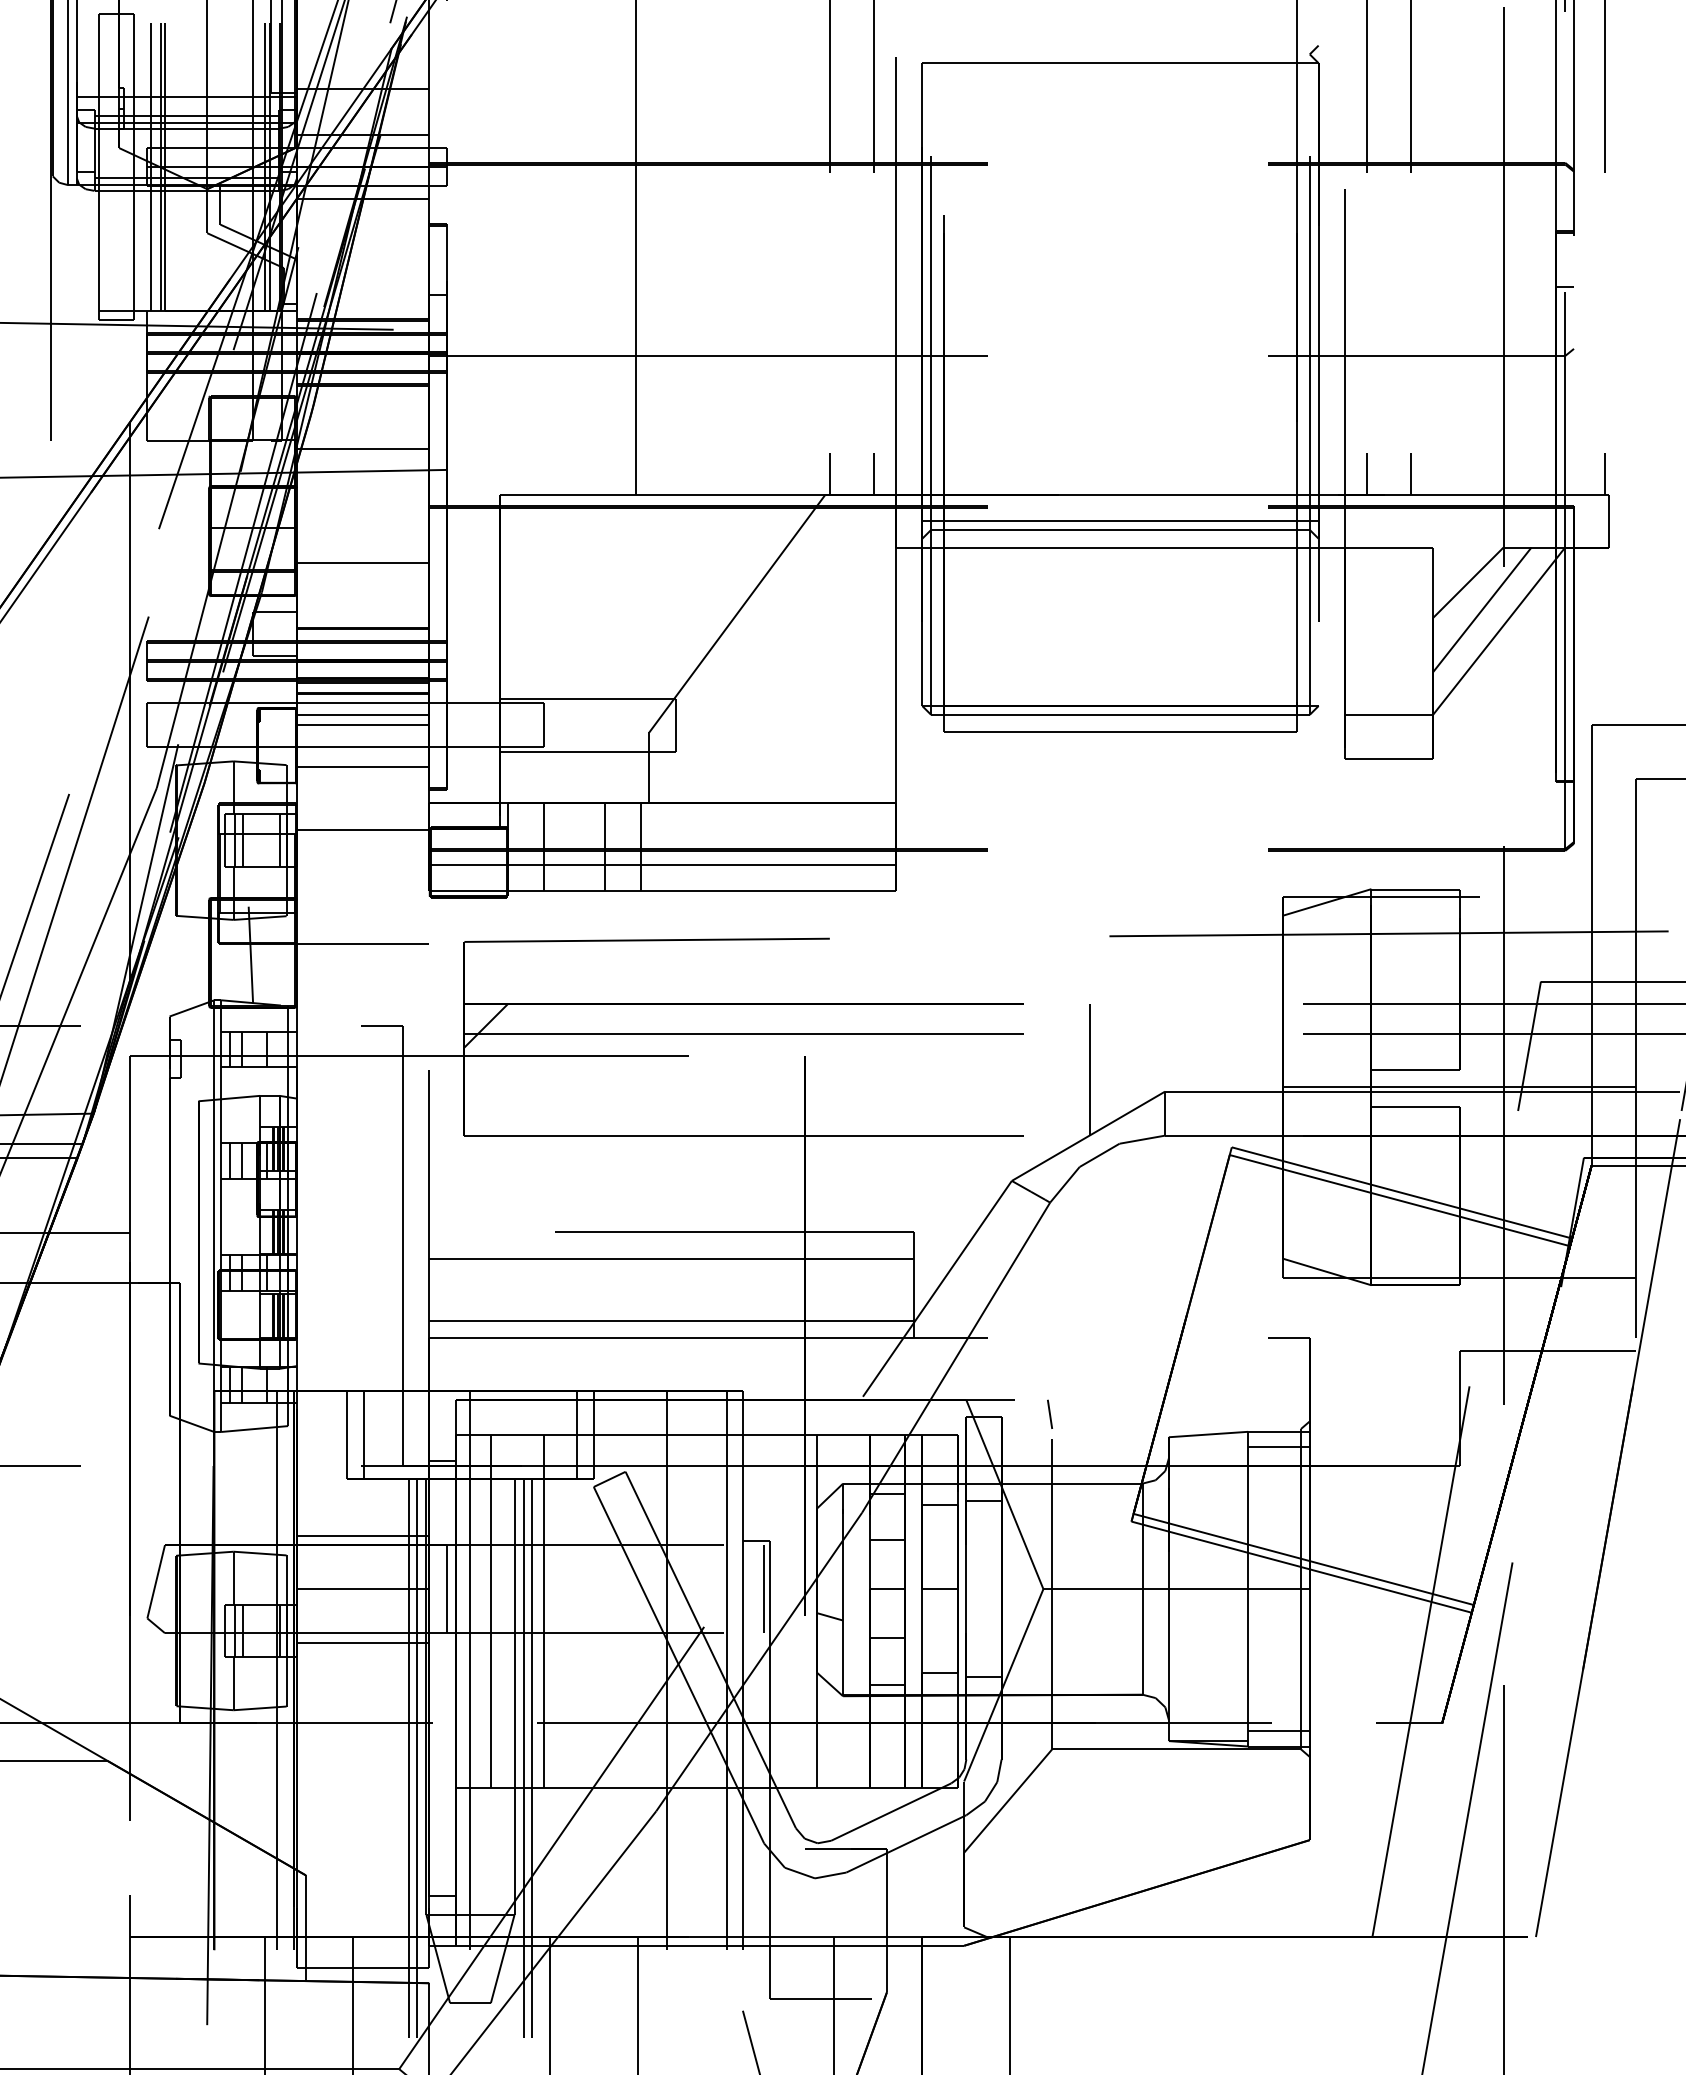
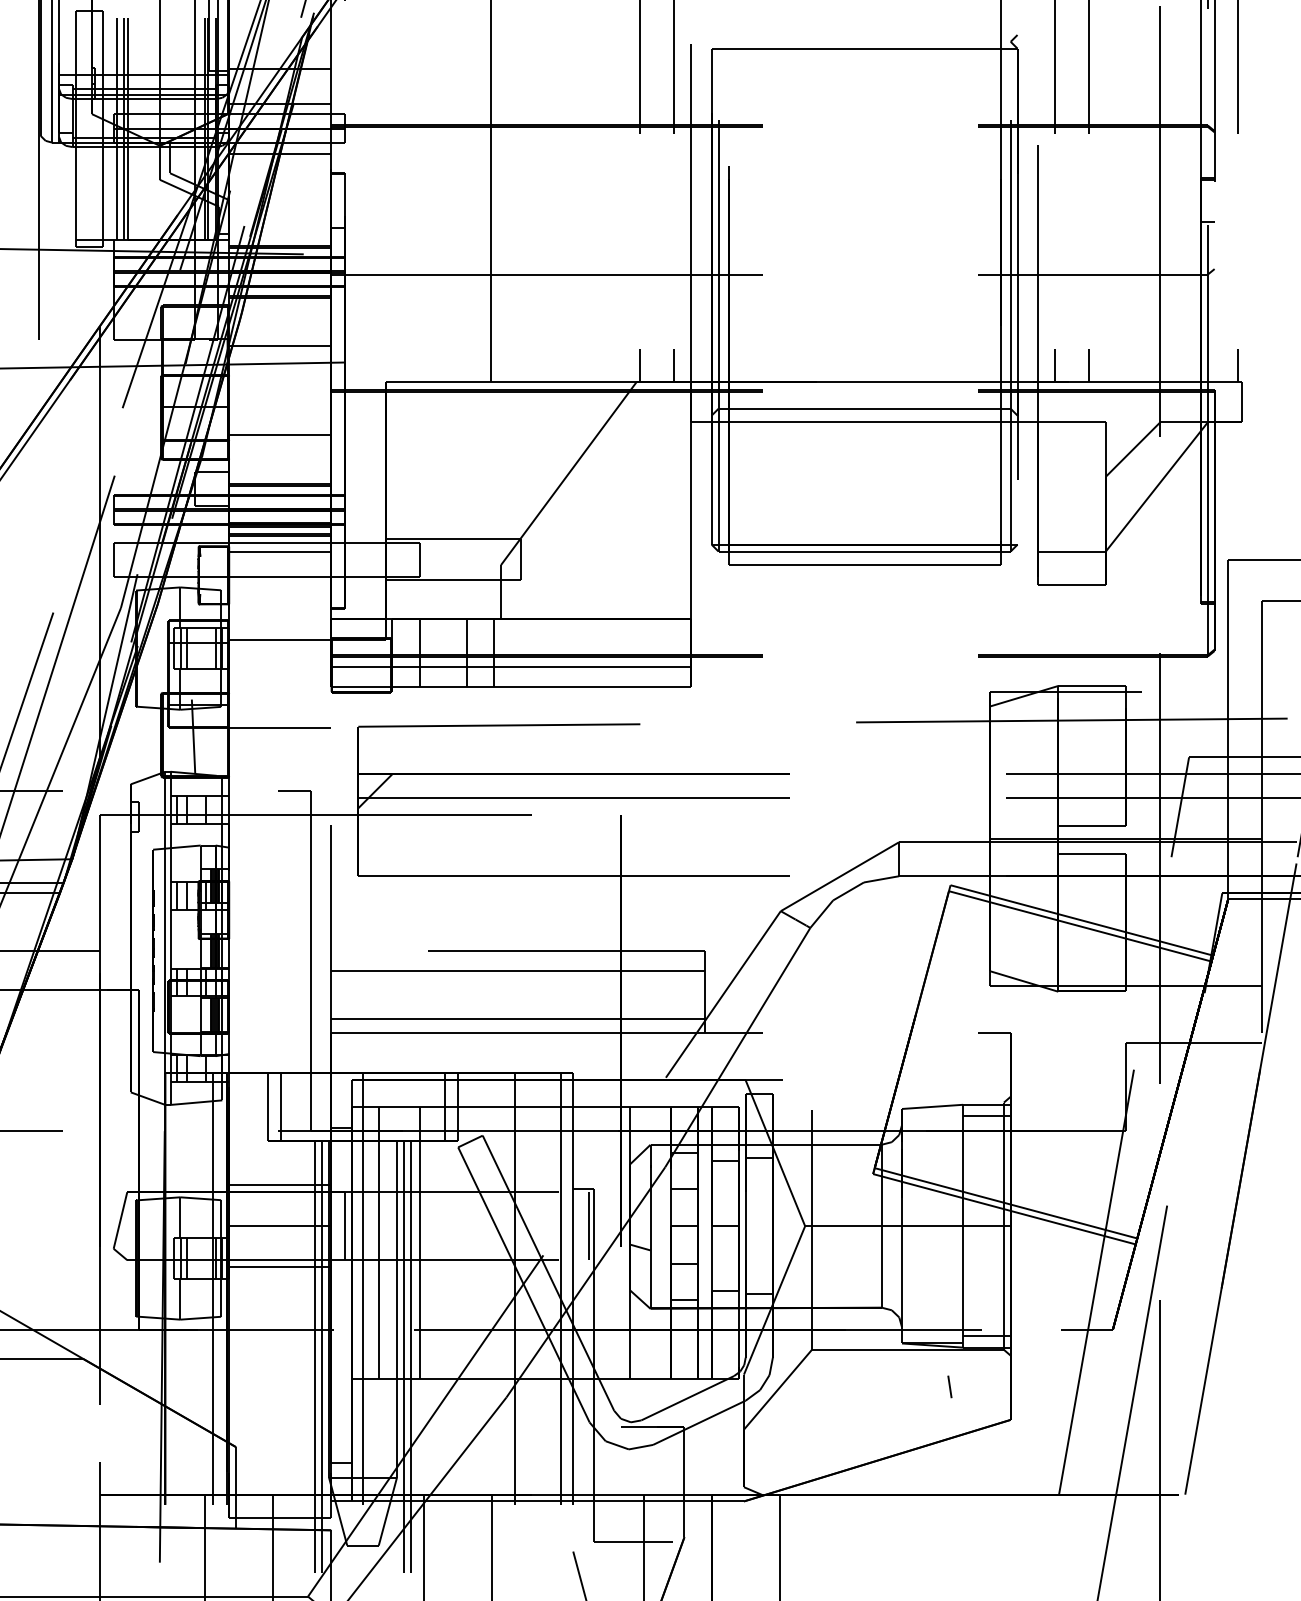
line: (1120, 521) -> (864, 402), removed
line: (1482, 609) -> (1144, 470), removed
line: (363, 725) -> (280, 559), removed
line: (363, 767) -> (280, 592), removed
line: (1089, 1069) -> (840, 825), removed
line: (1049, 1413) -> (949, 1386), moved

